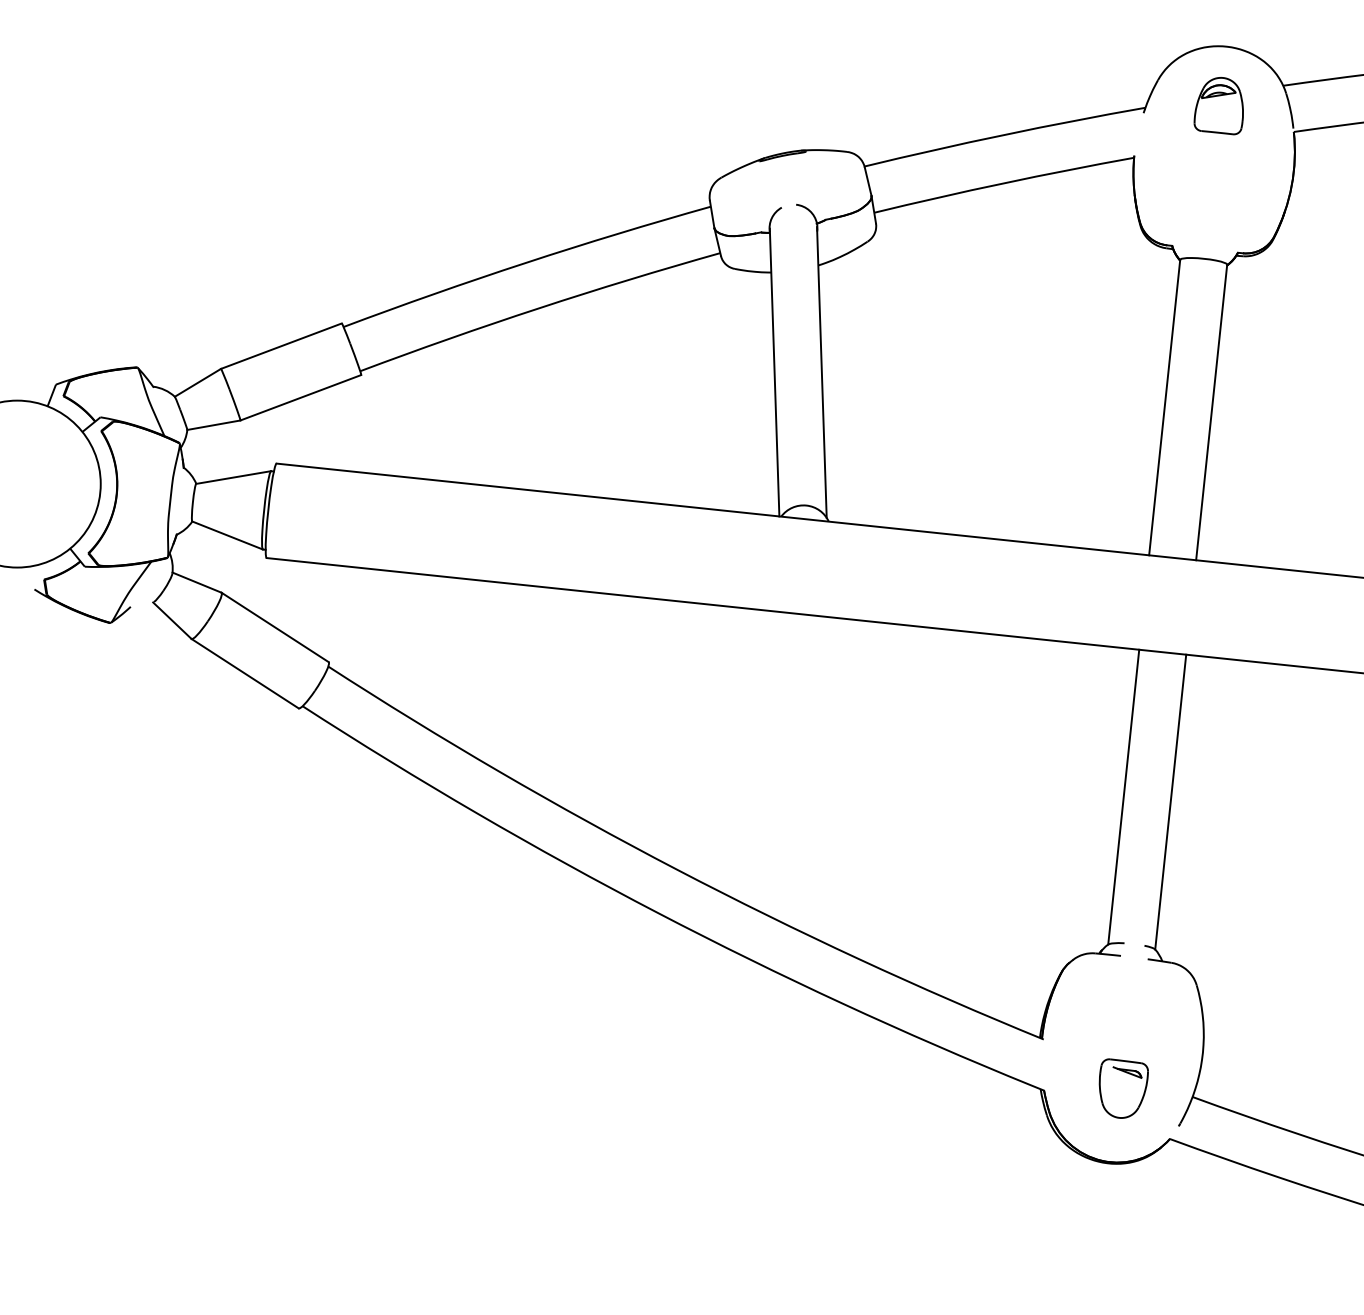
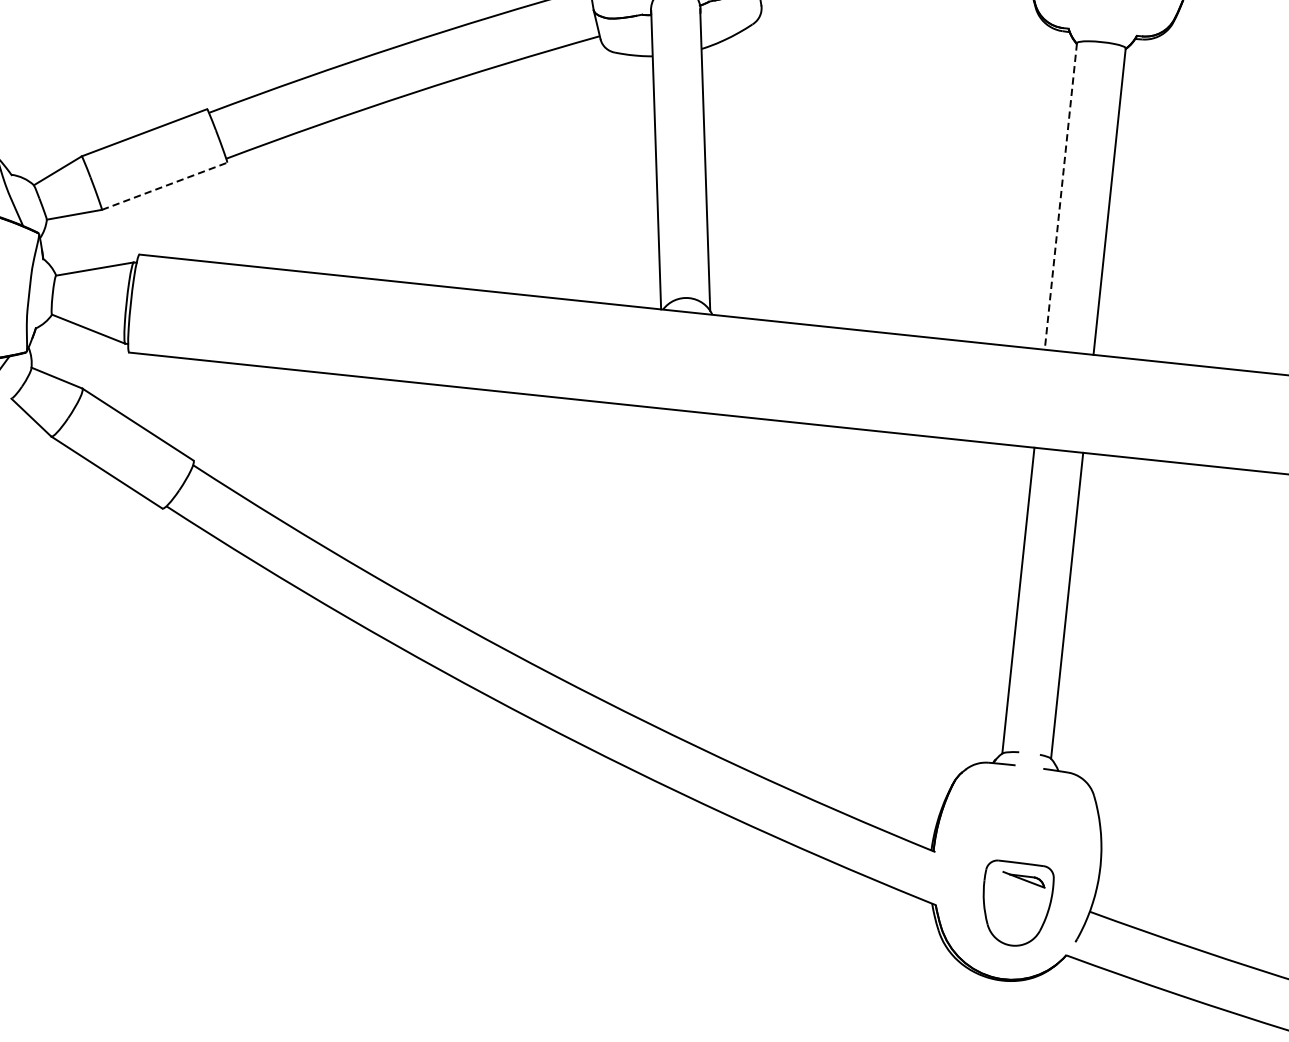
line: (300, 397) -> (164, 186), solid -> dashed
line: (1164, 408) -> (1060, 197), solid -> dashed
part: (1123, 1088) -> (1018, 902), size x1.4

